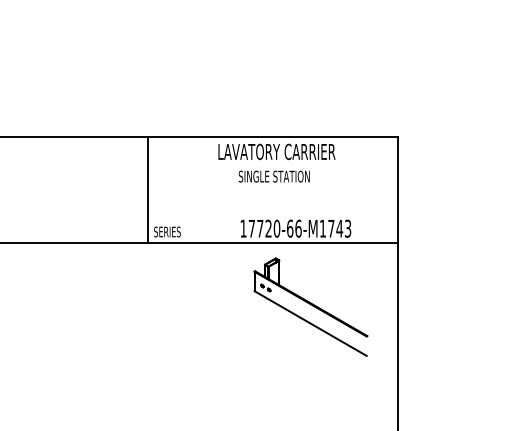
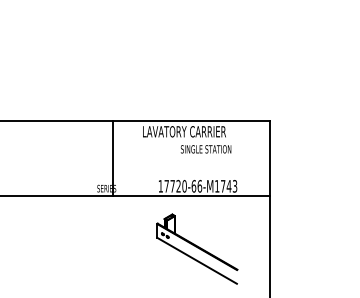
text: (273, 176) -> (205, 149), moved
line: (147, 189) -> (113, 158), moved
part: (310, 306) -> (196, 248), moved

